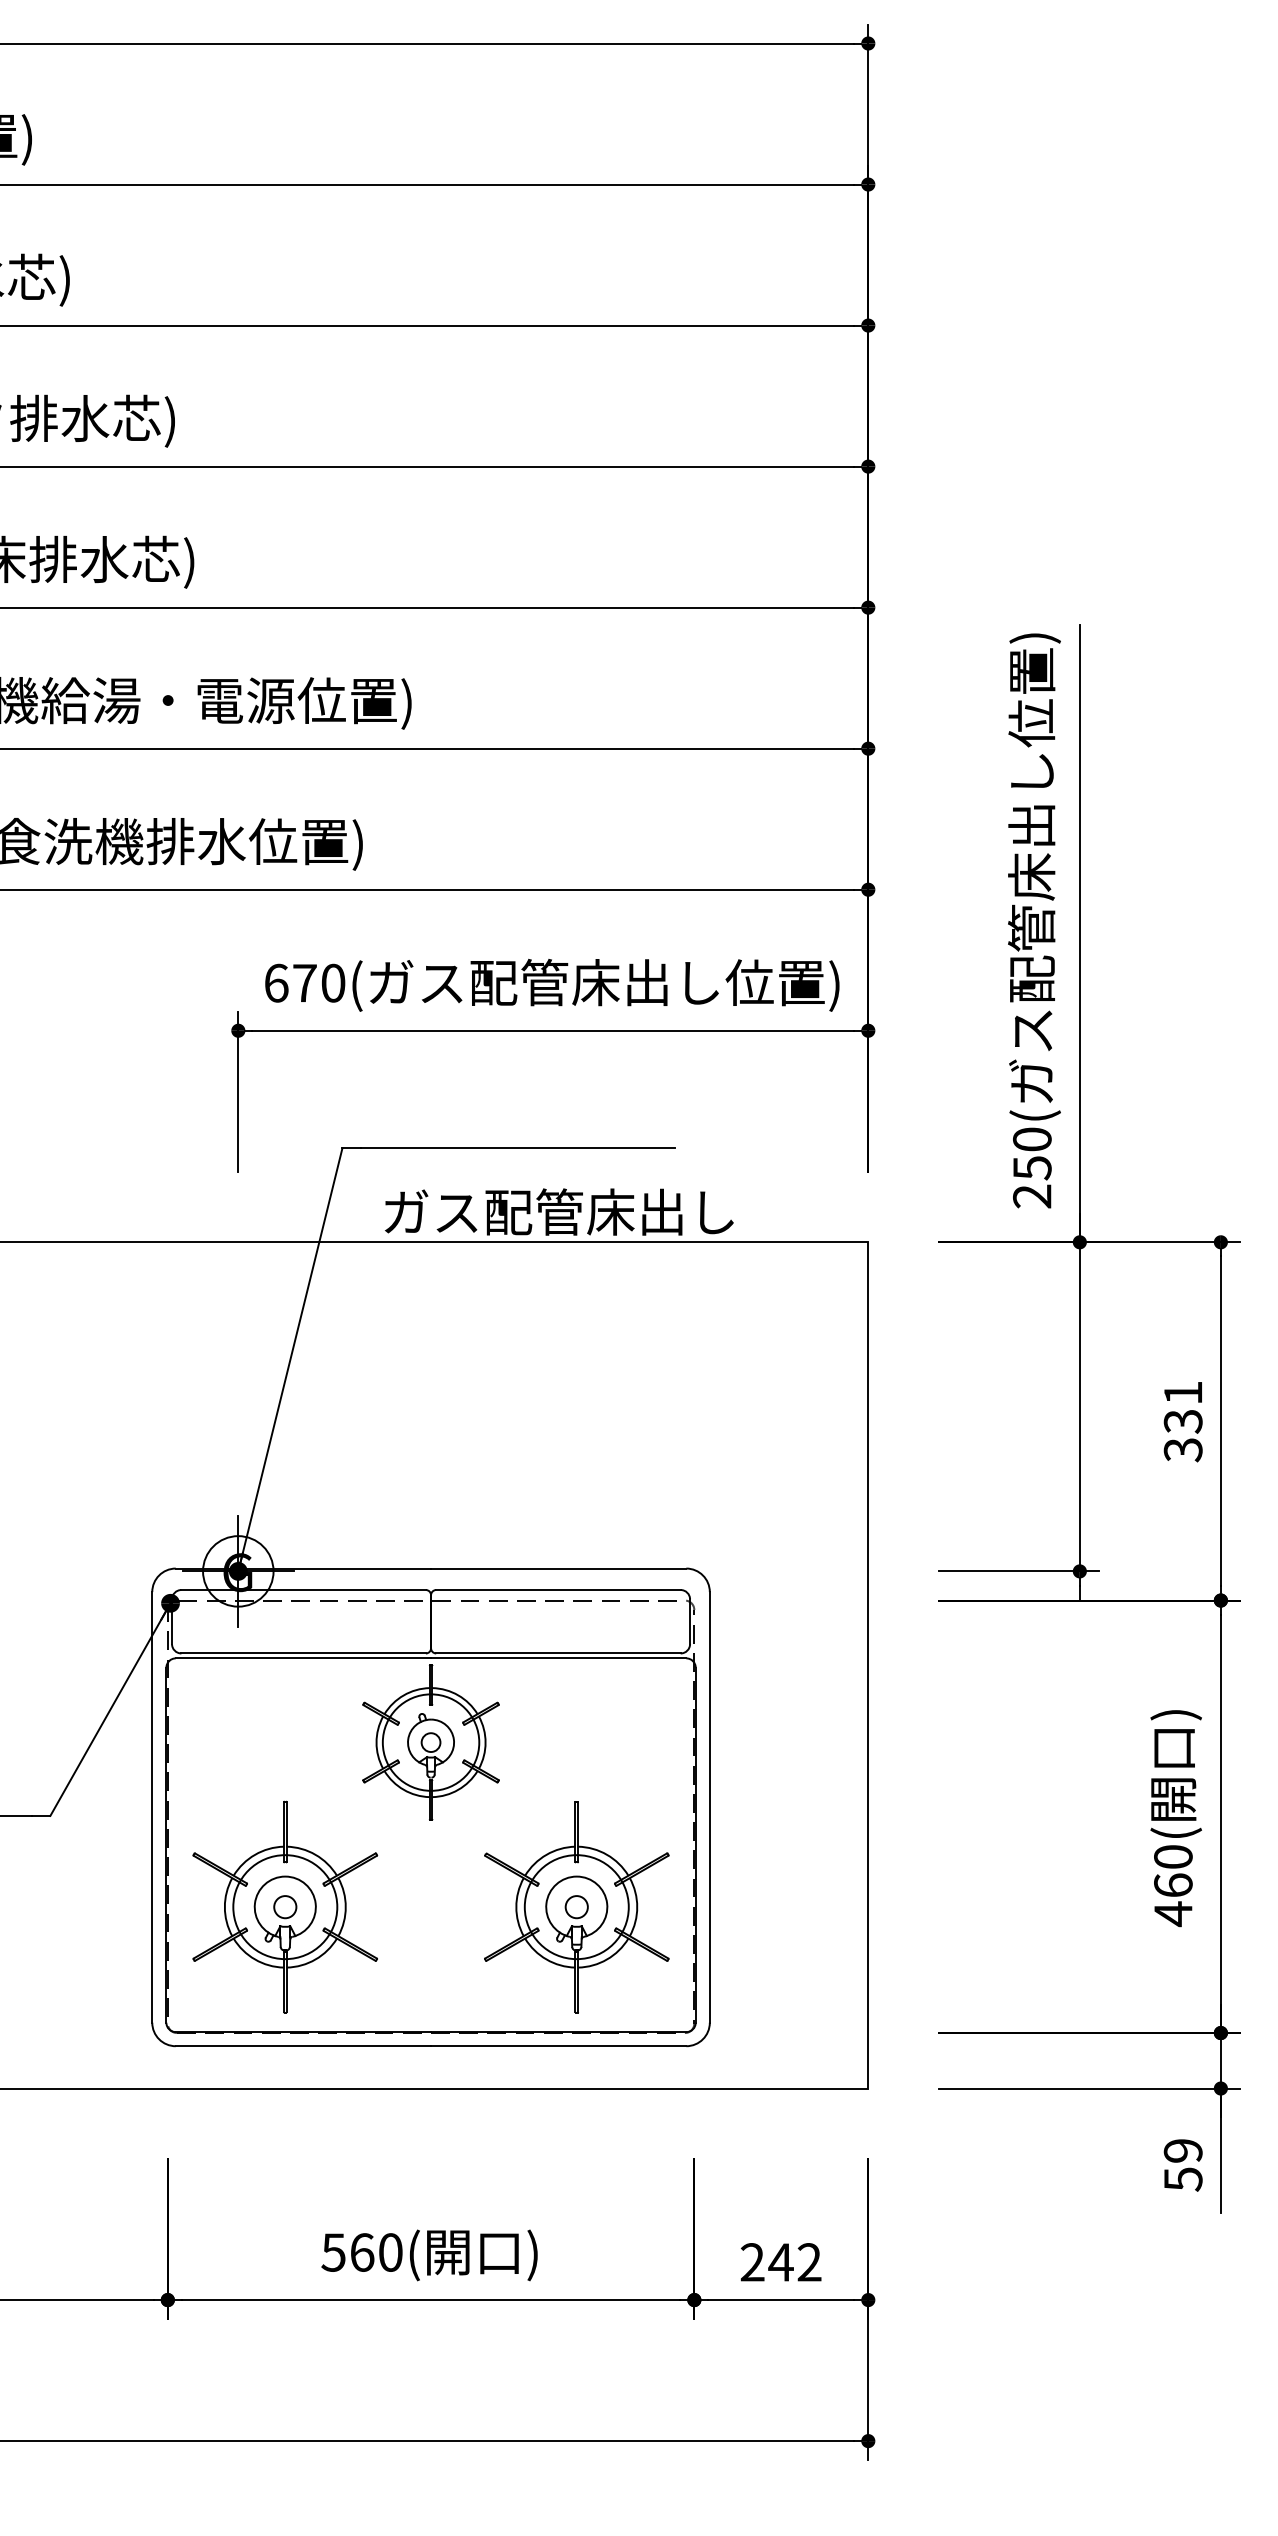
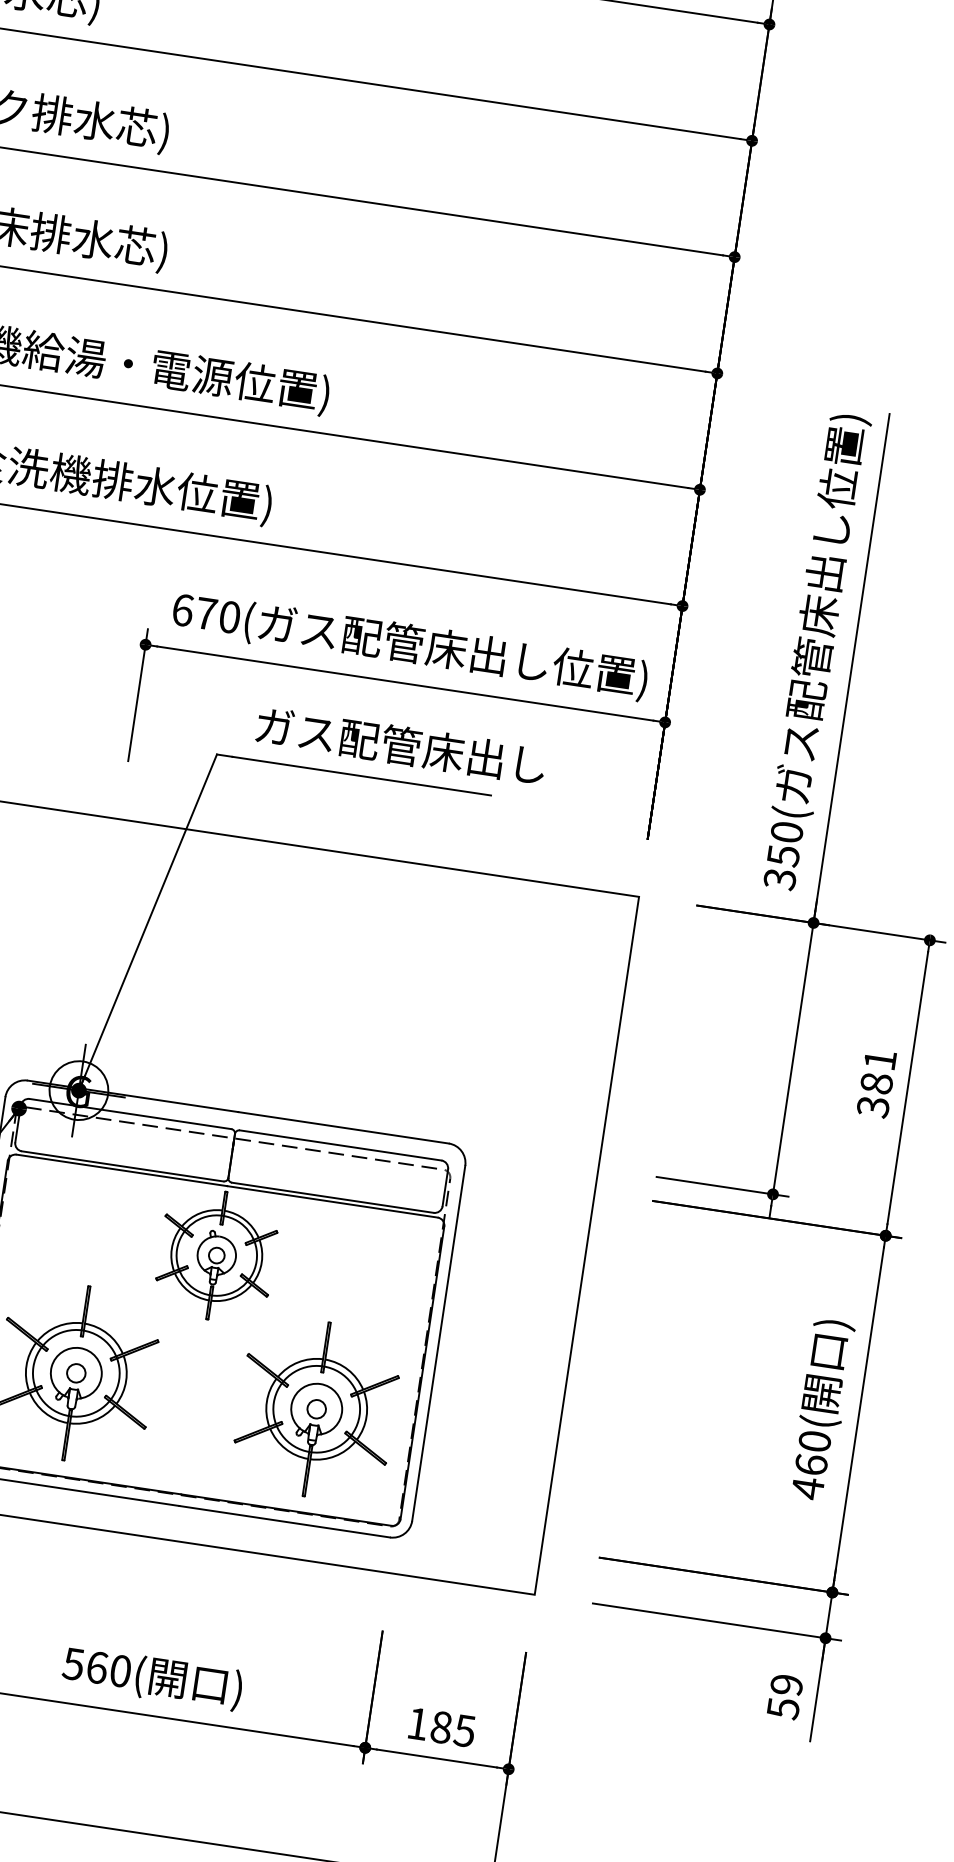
text: (1032, 1196) -> (780, 879), 250 -> 350
text: (559, 1211) -> (401, 745), moved
text: (1182, 1421) -> (876, 1083), 331 -> 381
text: (780, 2262) -> (440, 1727), 242 -> 185

